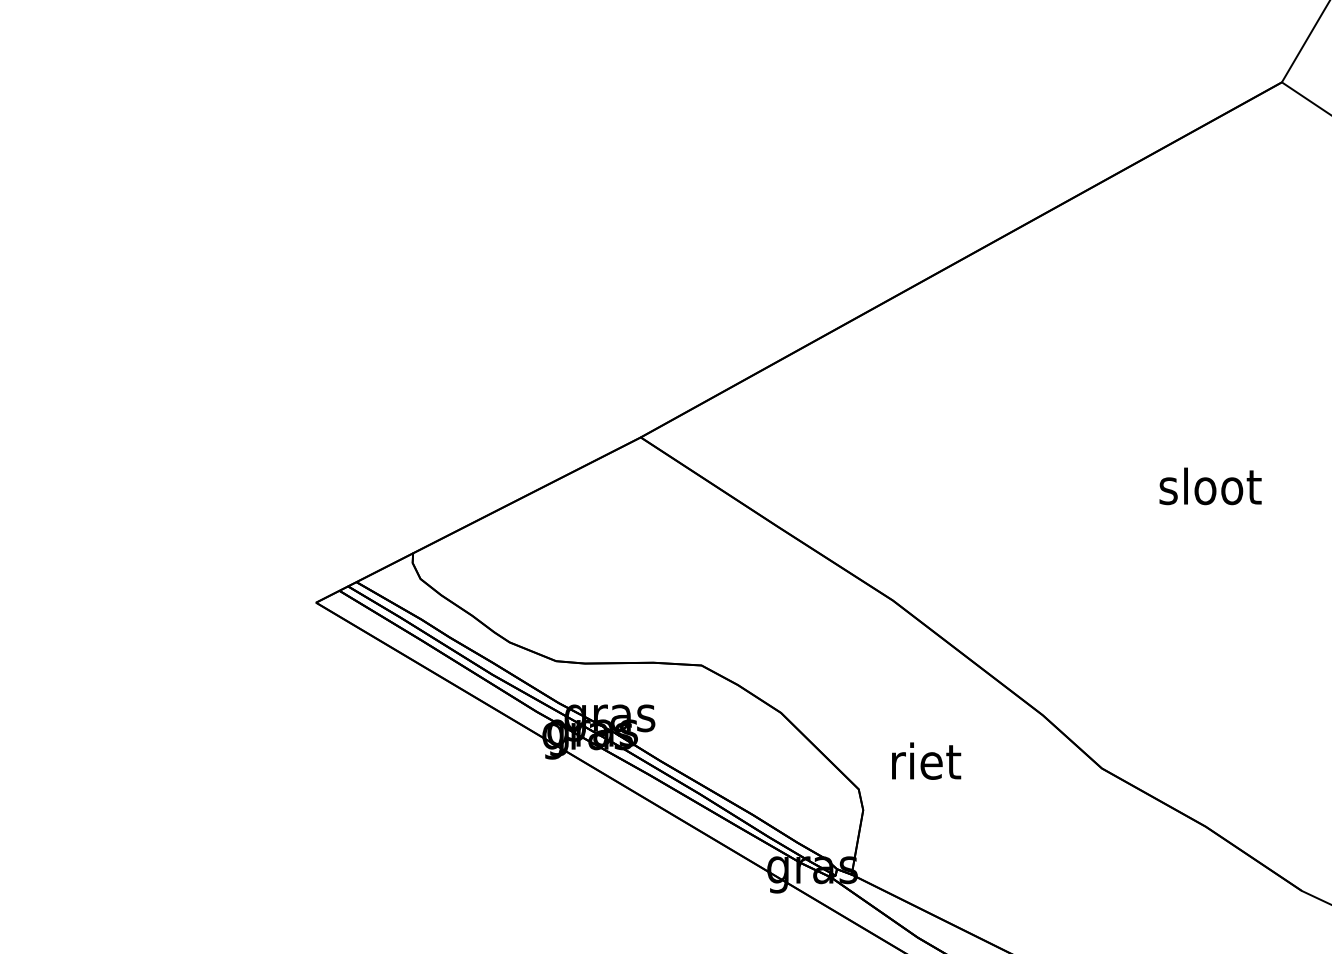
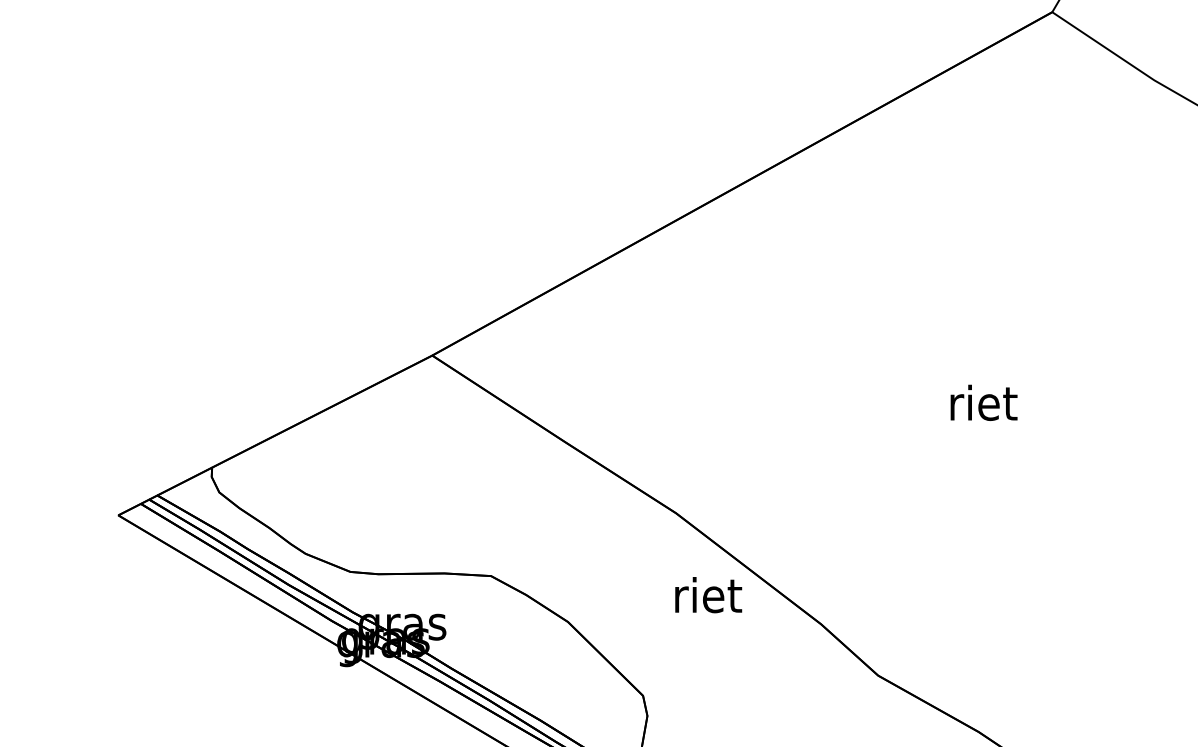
text: (1210, 486) -> (983, 403), sloot -> riet
text: (926, 760) -> (708, 594), moved

